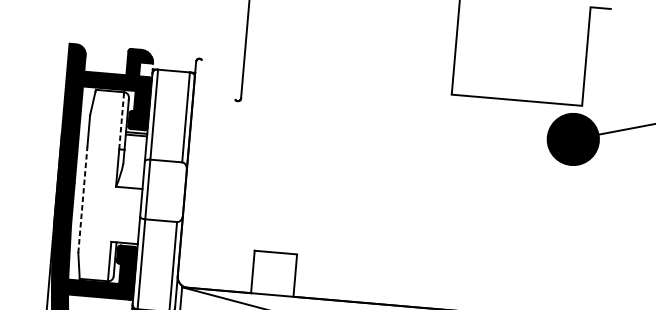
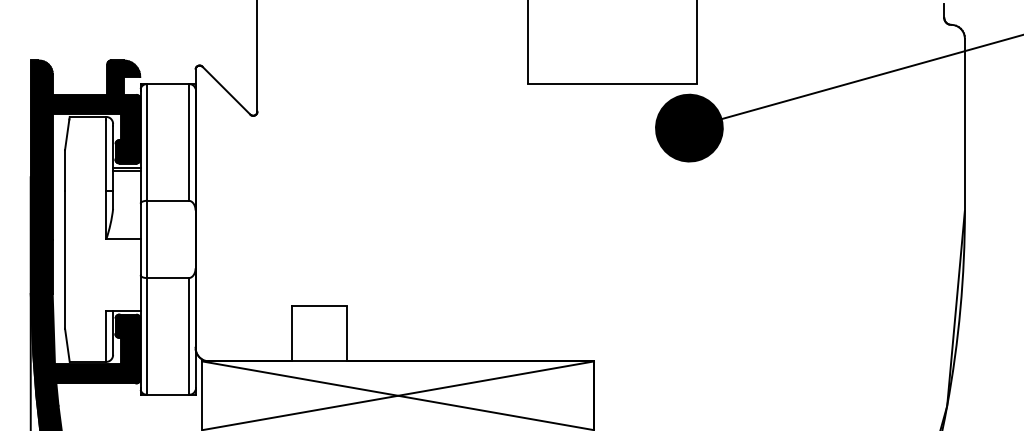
line: (218, 79) -> (226, 90), added
line: (121, 122) -> (106, 155), dashed -> solid
line: (83, 199) -> (65, 259), dashed -> solid

